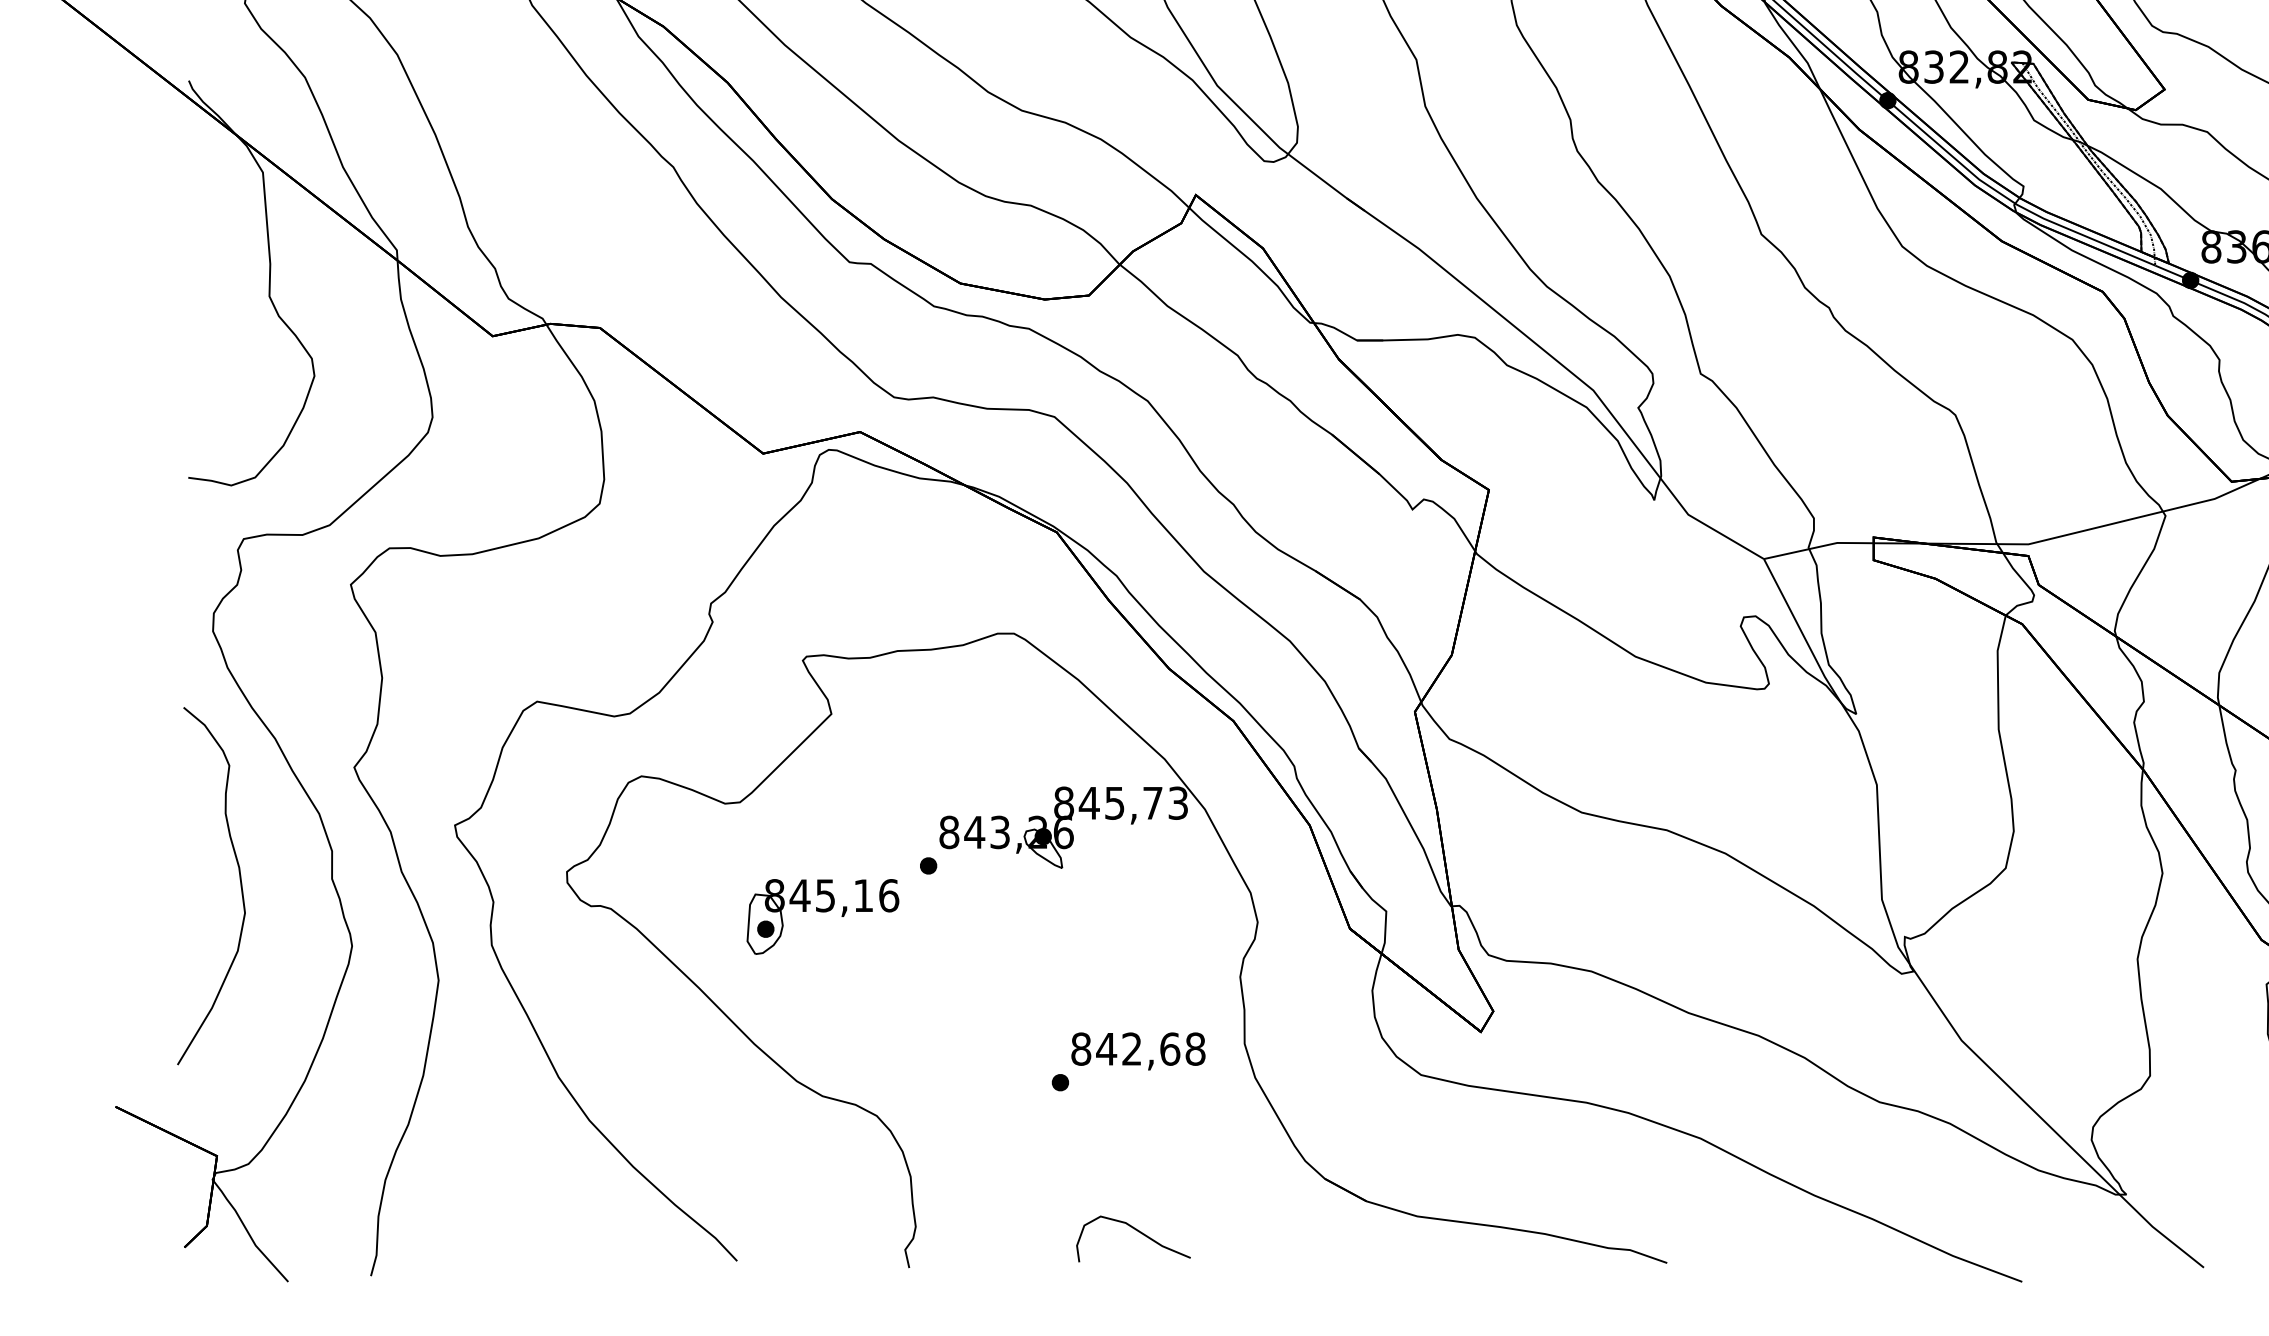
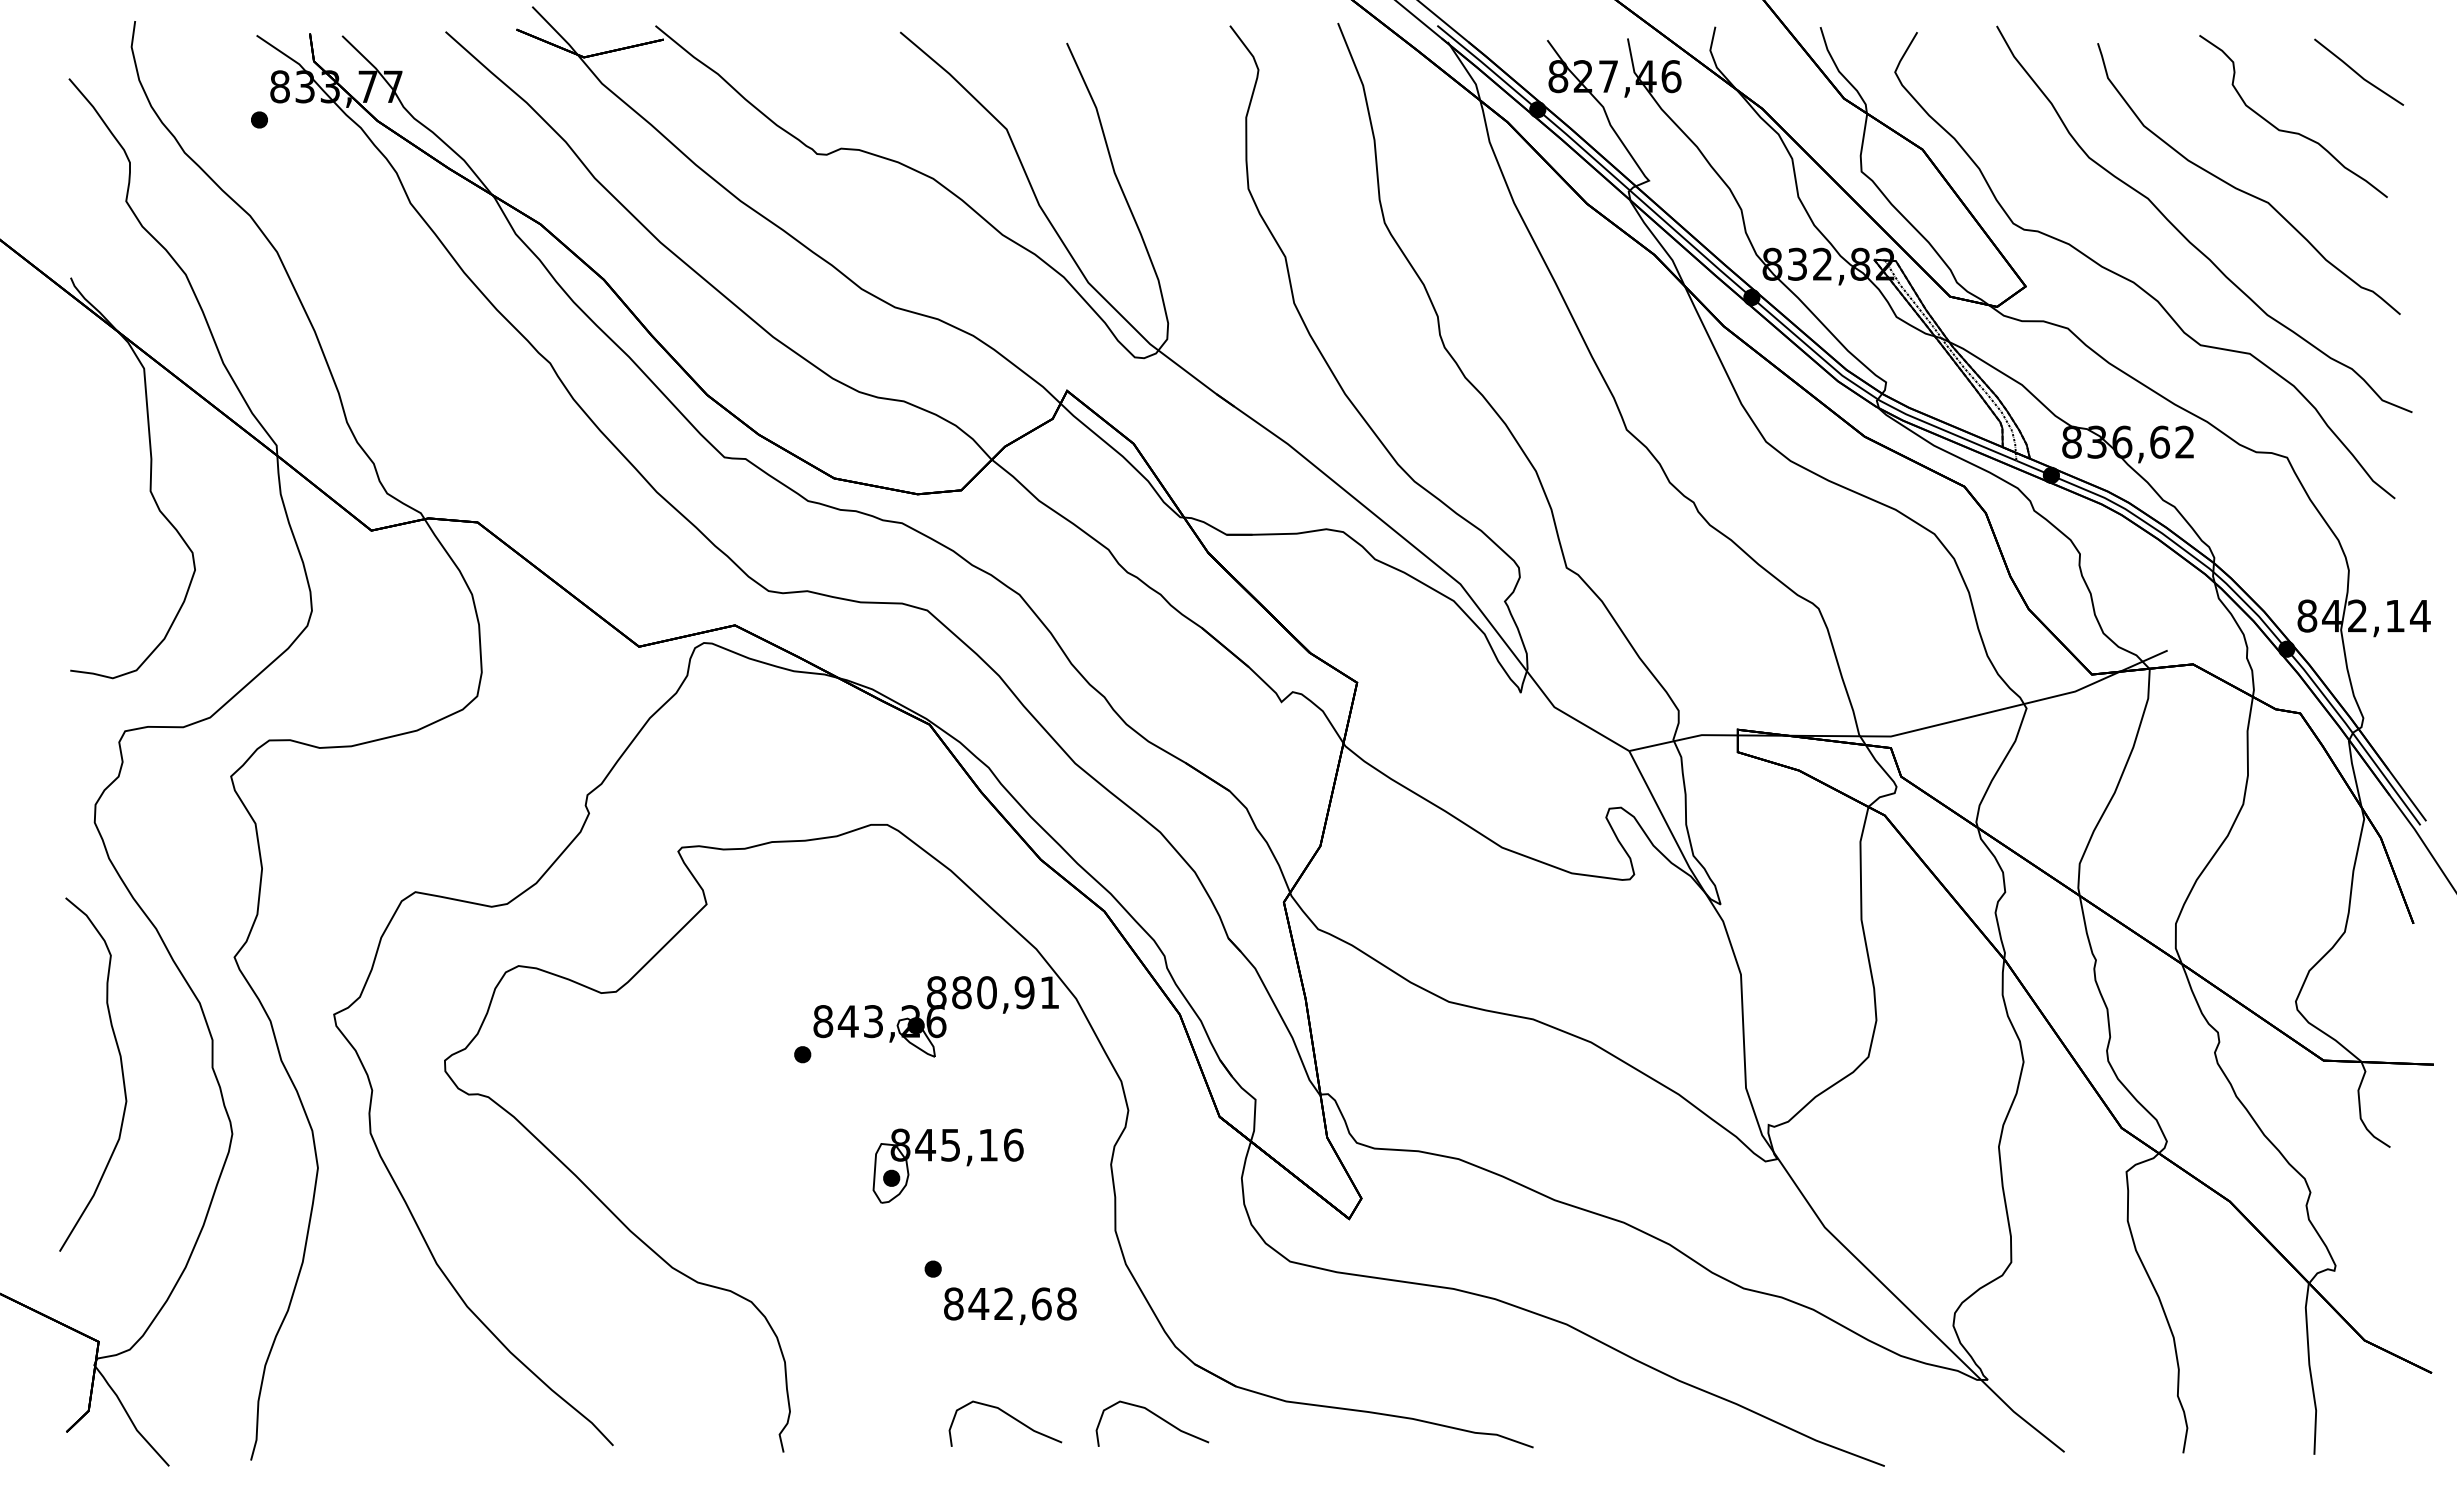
text: (1133, 803) -> (1005, 992), 845,73 -> 880,91
part: (822, 916) -> (947, 1165), moved
text: (1138, 1050) -> (1010, 1305), moved
part: (1287, 1232) -> (1157, 1417), added

